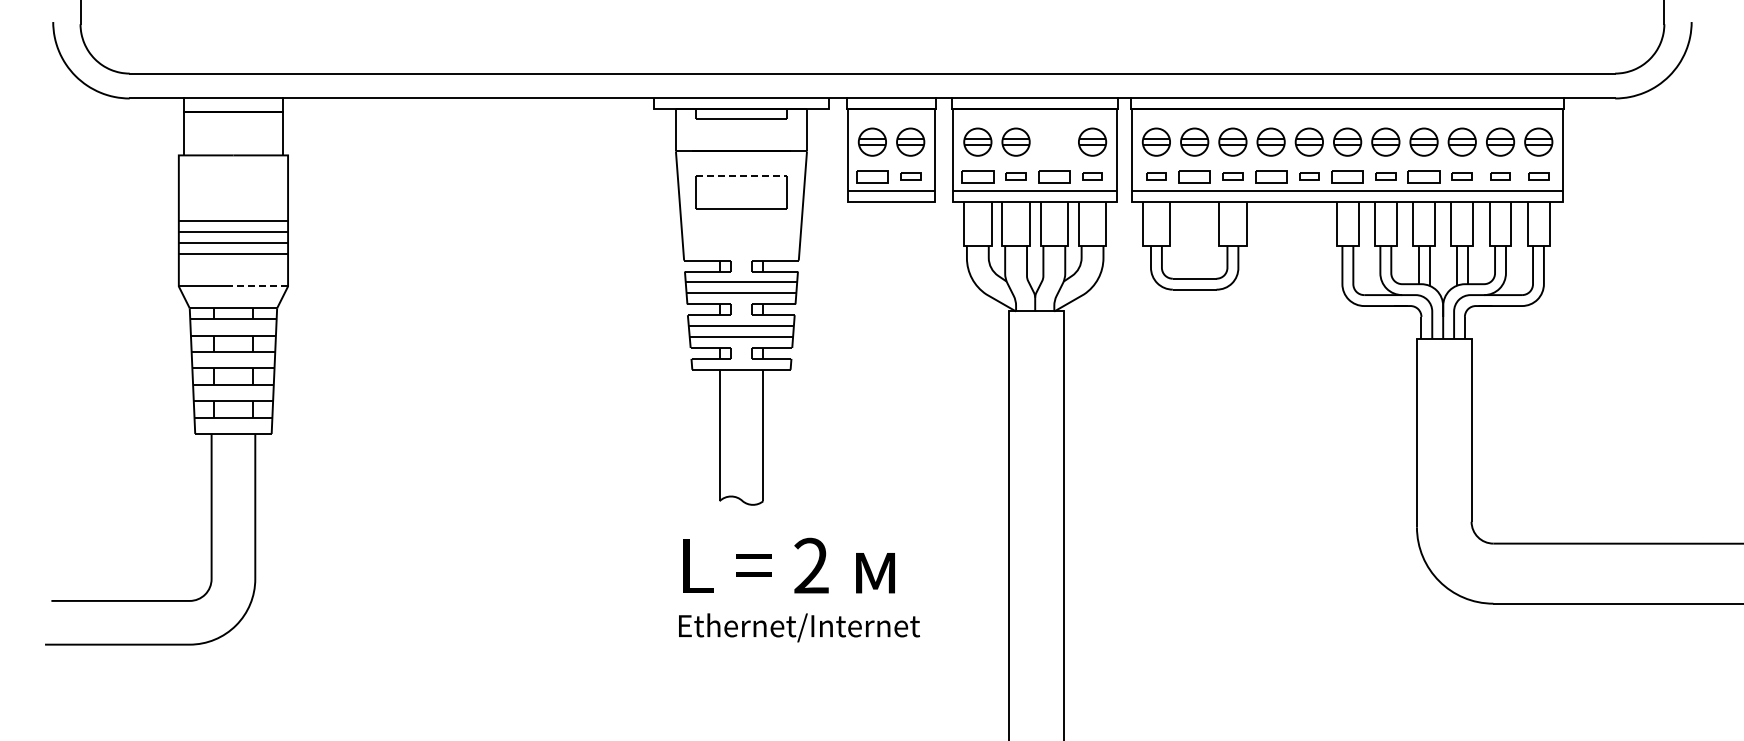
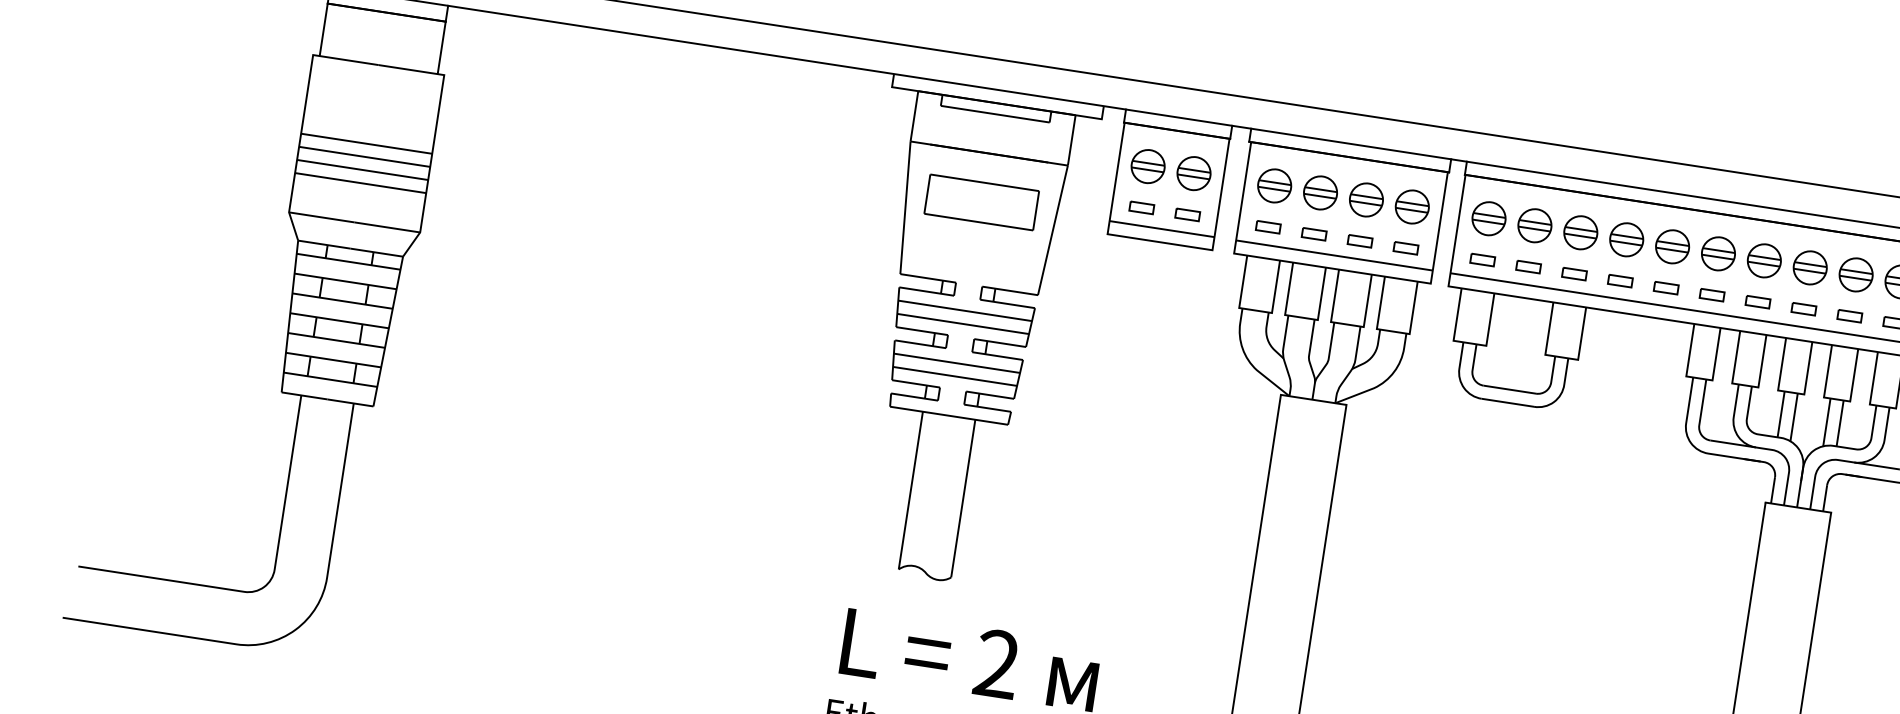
part: (1053, 141) -> (1365, 199), added
line: (741, 175) -> (984, 182), dashed -> solid
part: (872, 176) -> (1141, 207), size x0.62
part: (977, 176) -> (1267, 227), size x0.62
part: (1053, 176) -> (1359, 241), size x0.62
part: (1194, 176) -> (1528, 266), size x0.62
part: (1270, 176) -> (1619, 280), size x0.62
part: (1347, 176) -> (1712, 295), size x0.62
part: (1423, 176) -> (1803, 308), size x0.62
line: (260, 286) -> (387, 227), dashed -> solid

